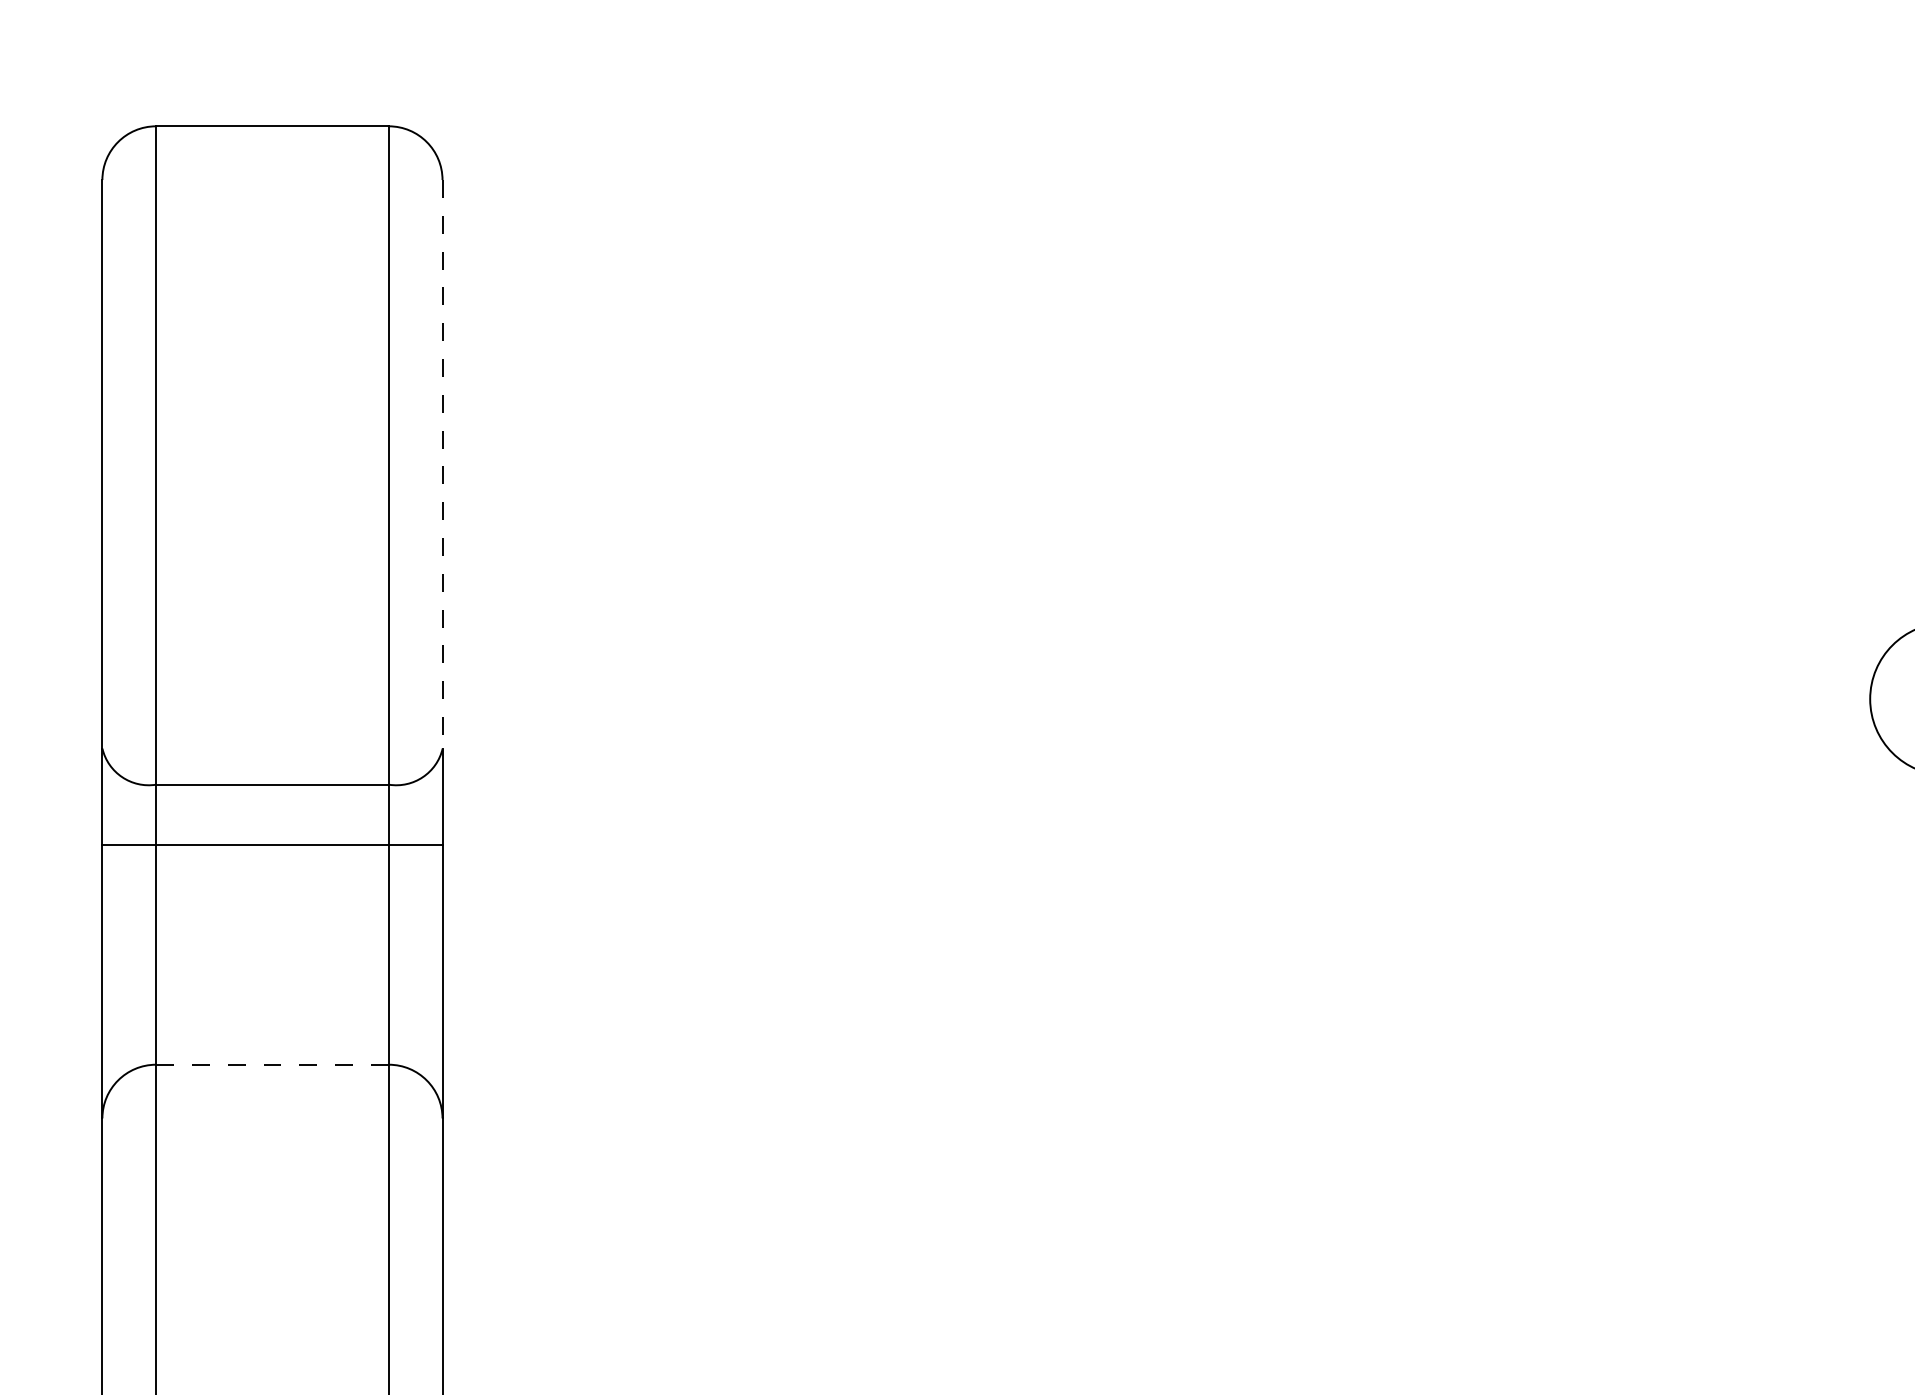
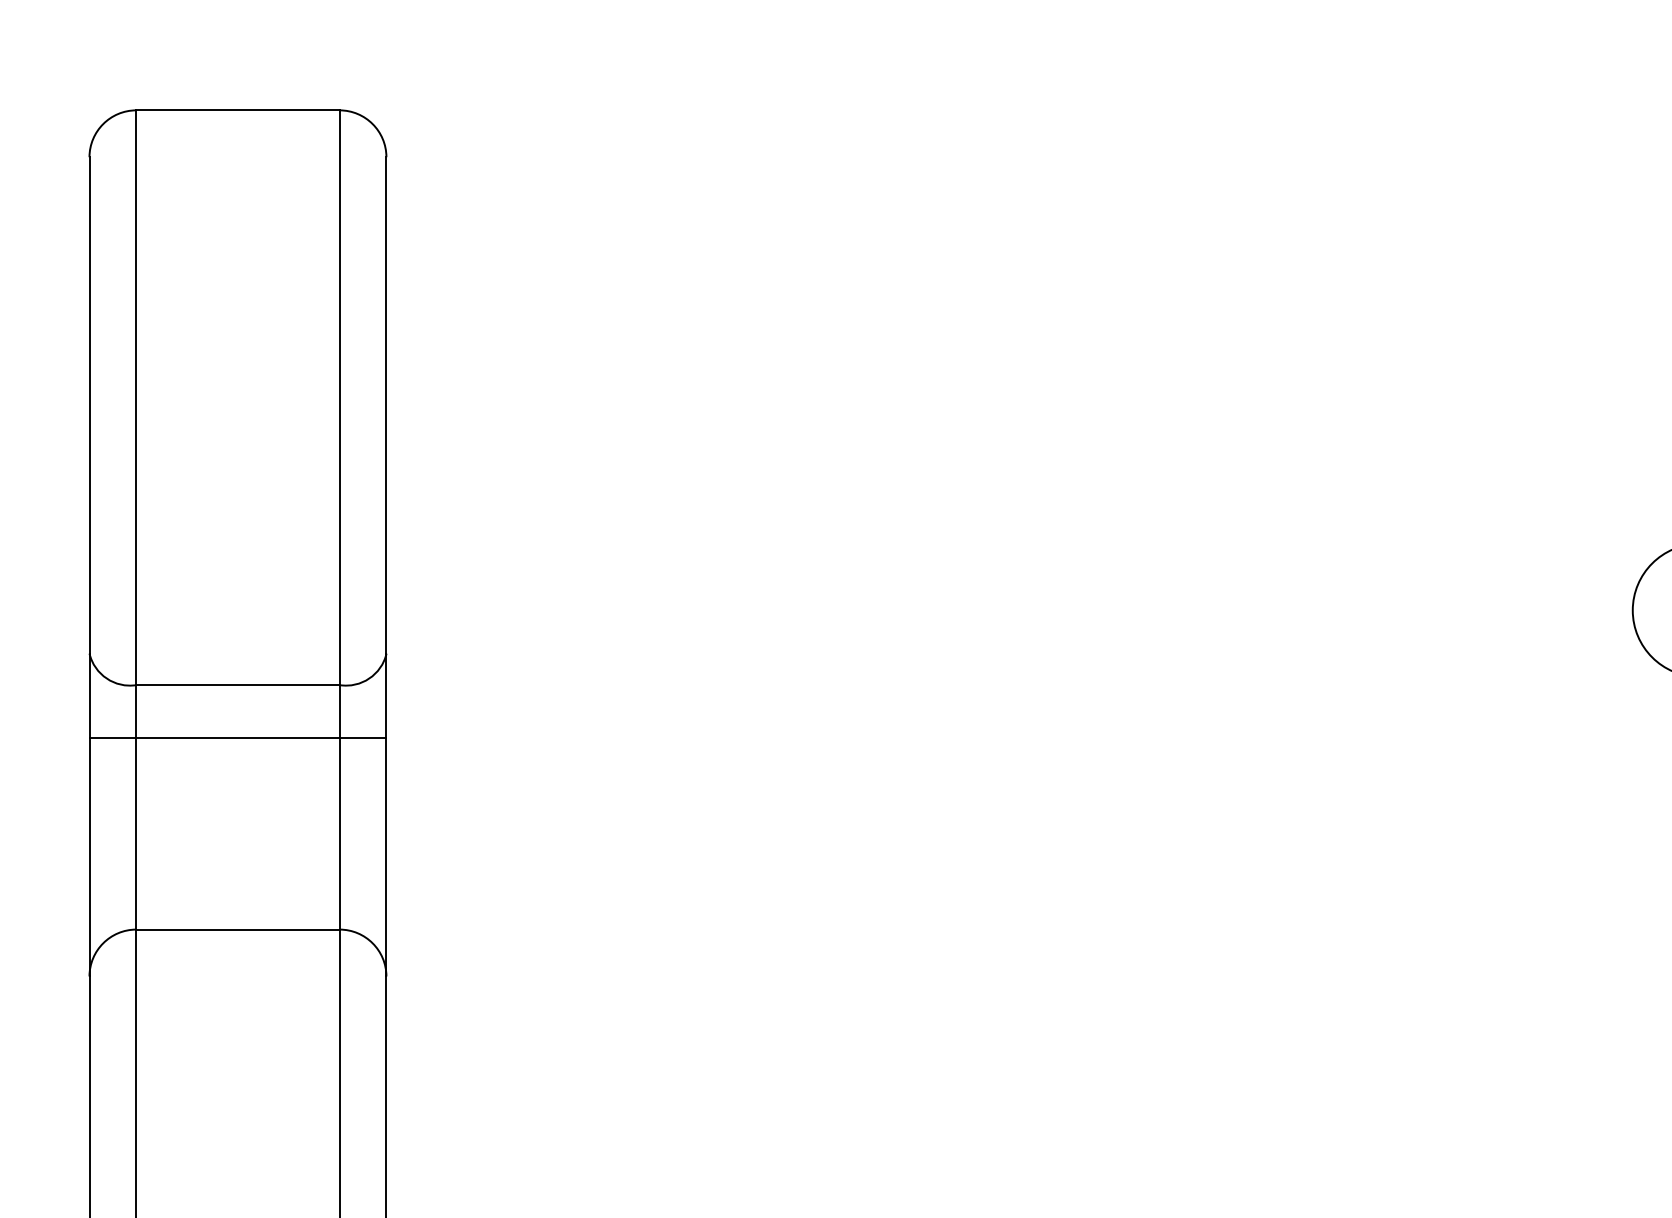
line: (442, 464) -> (386, 405), dashed -> solid
line: (271, 1064) -> (237, 929), dashed -> solid

